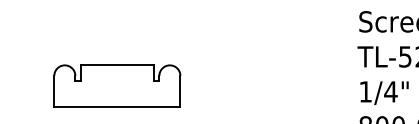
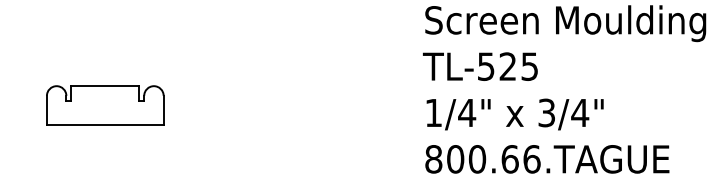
part: (117, 86) -> (105, 105), size x0.7

